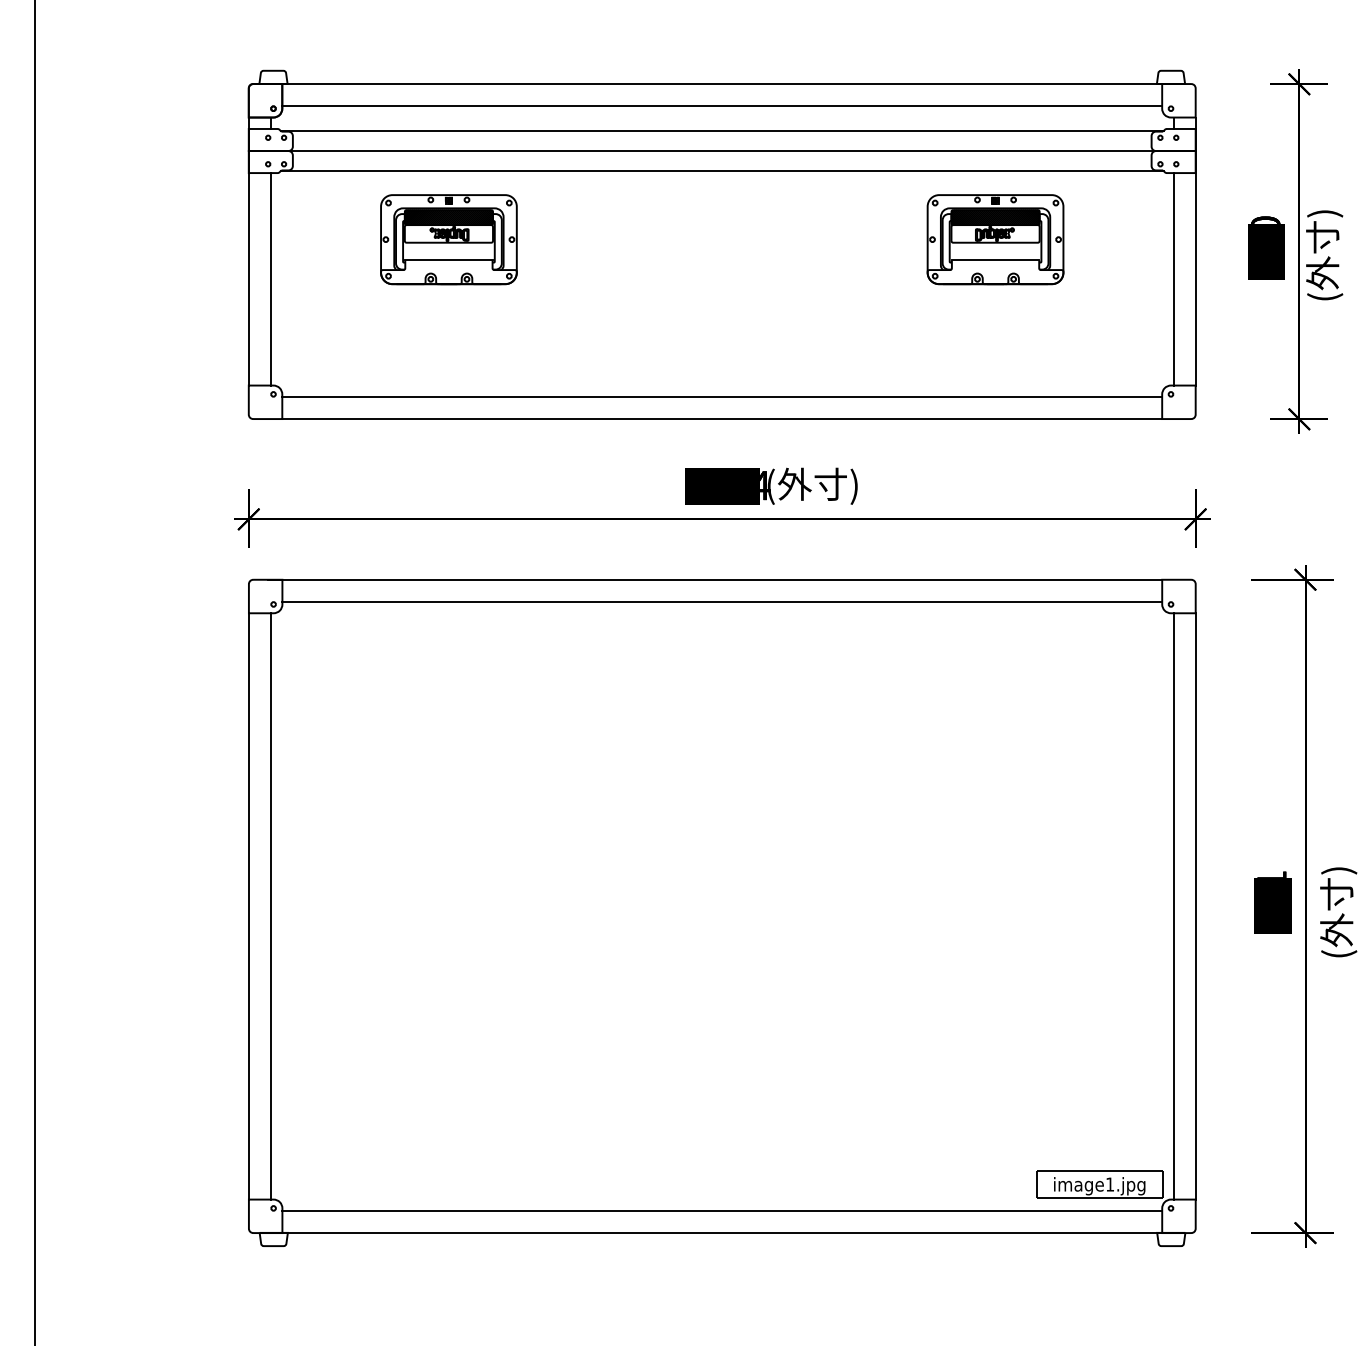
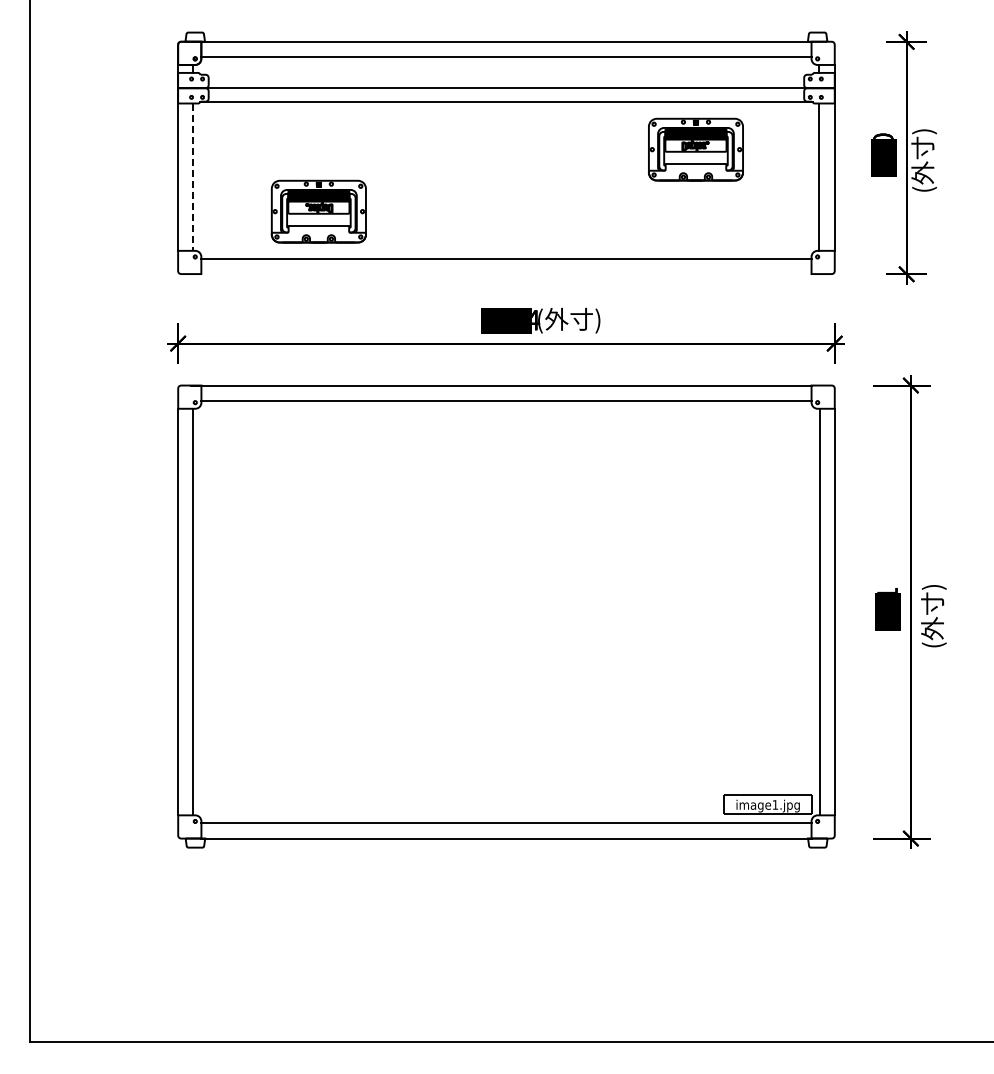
line: (722, 131) -> (506, 74), removed
part: (448, 239) -> (318, 211), moved
line: (270, 279) -> (193, 177), solid -> dashed
line: (722, 419) -> (506, 274), removed

